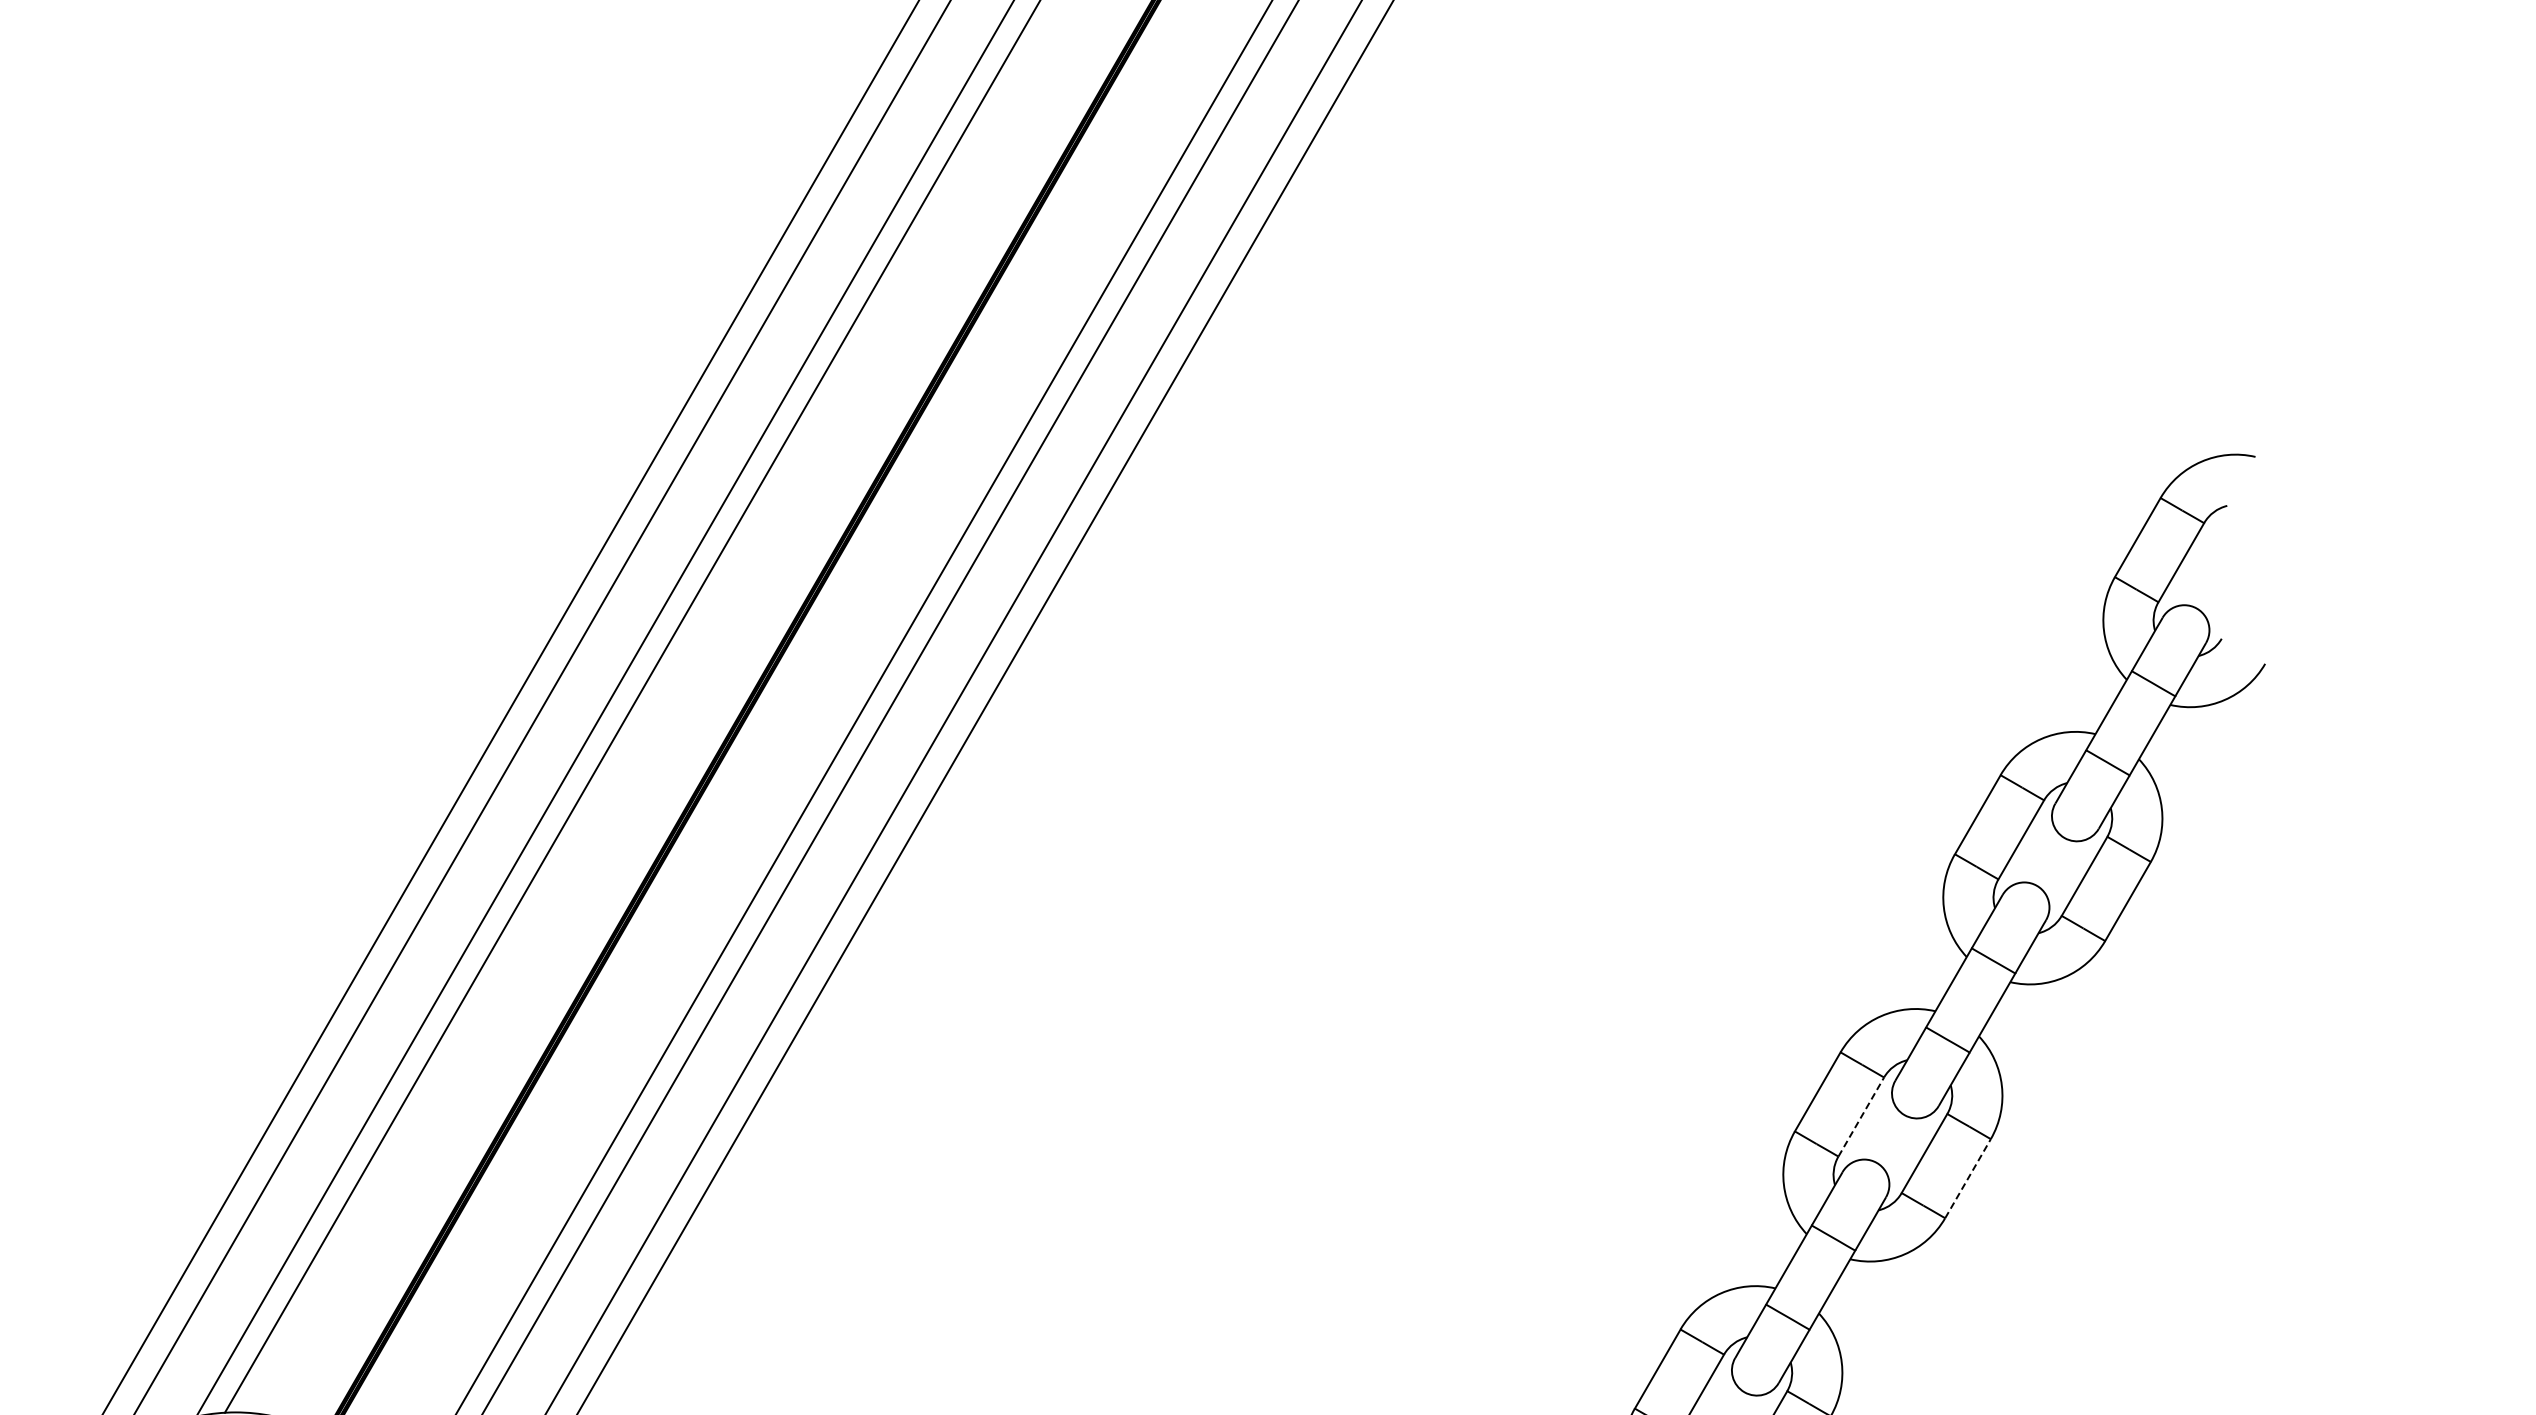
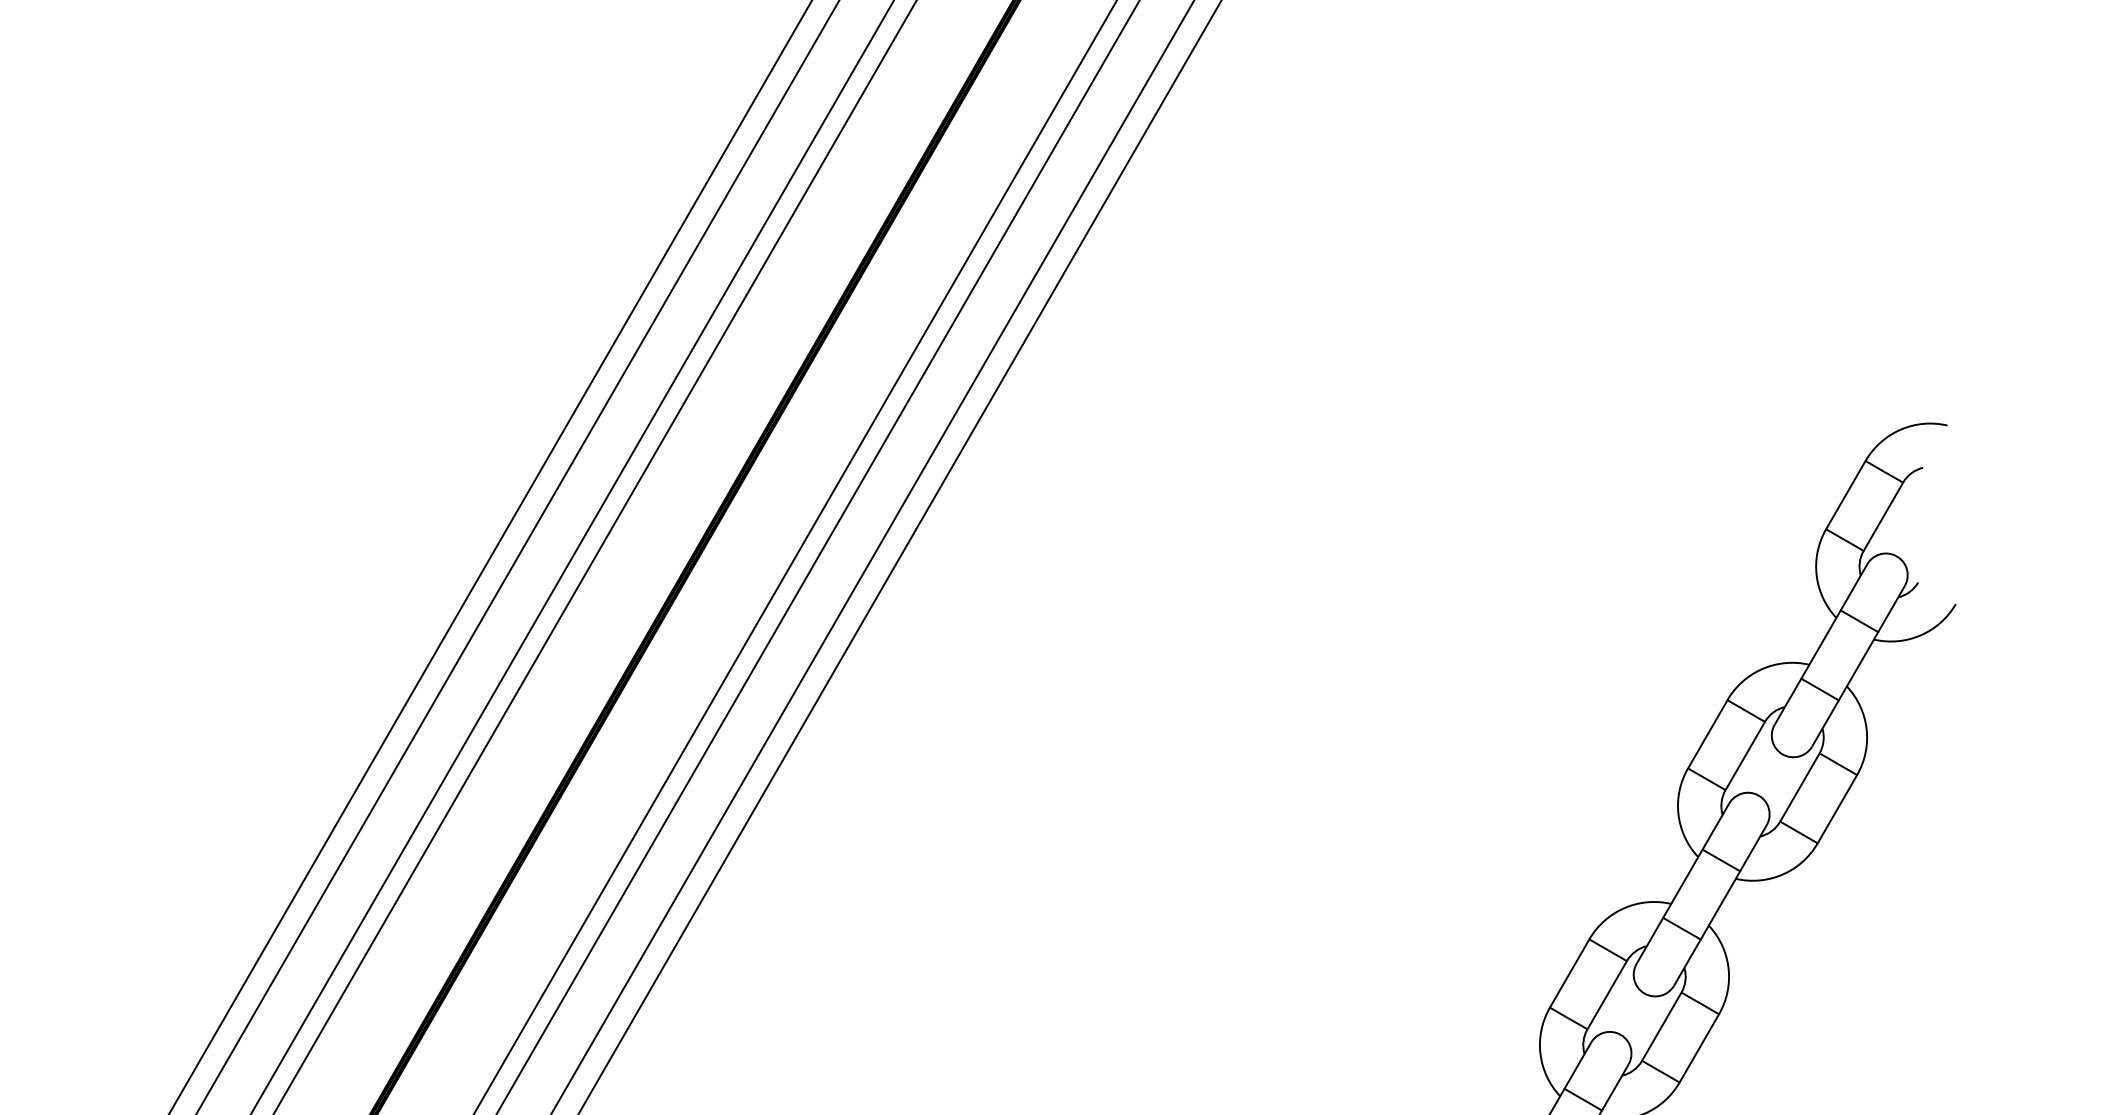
line: (1861, 1117) -> (1607, 995), dashed -> solid
line: (1968, 1178) -> (1699, 1048), dashed -> solid

